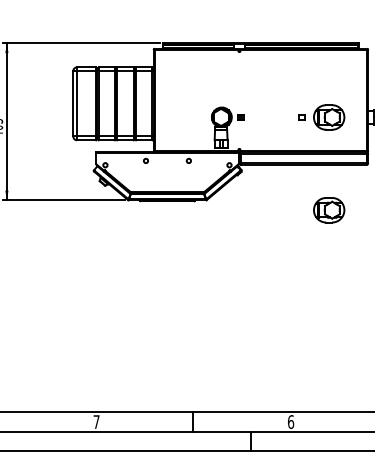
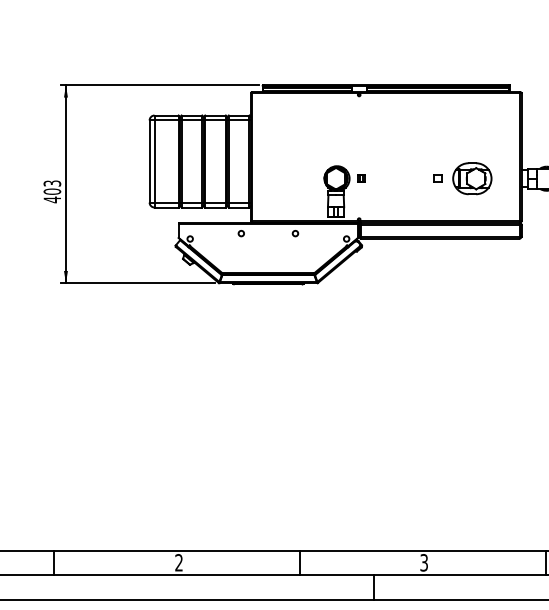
part: (329, 210) -> (472, 295), removed
text: (96, 421) -> (178, 562), 7 -> 2
text: (291, 421) -> (424, 562), 6 -> 3

